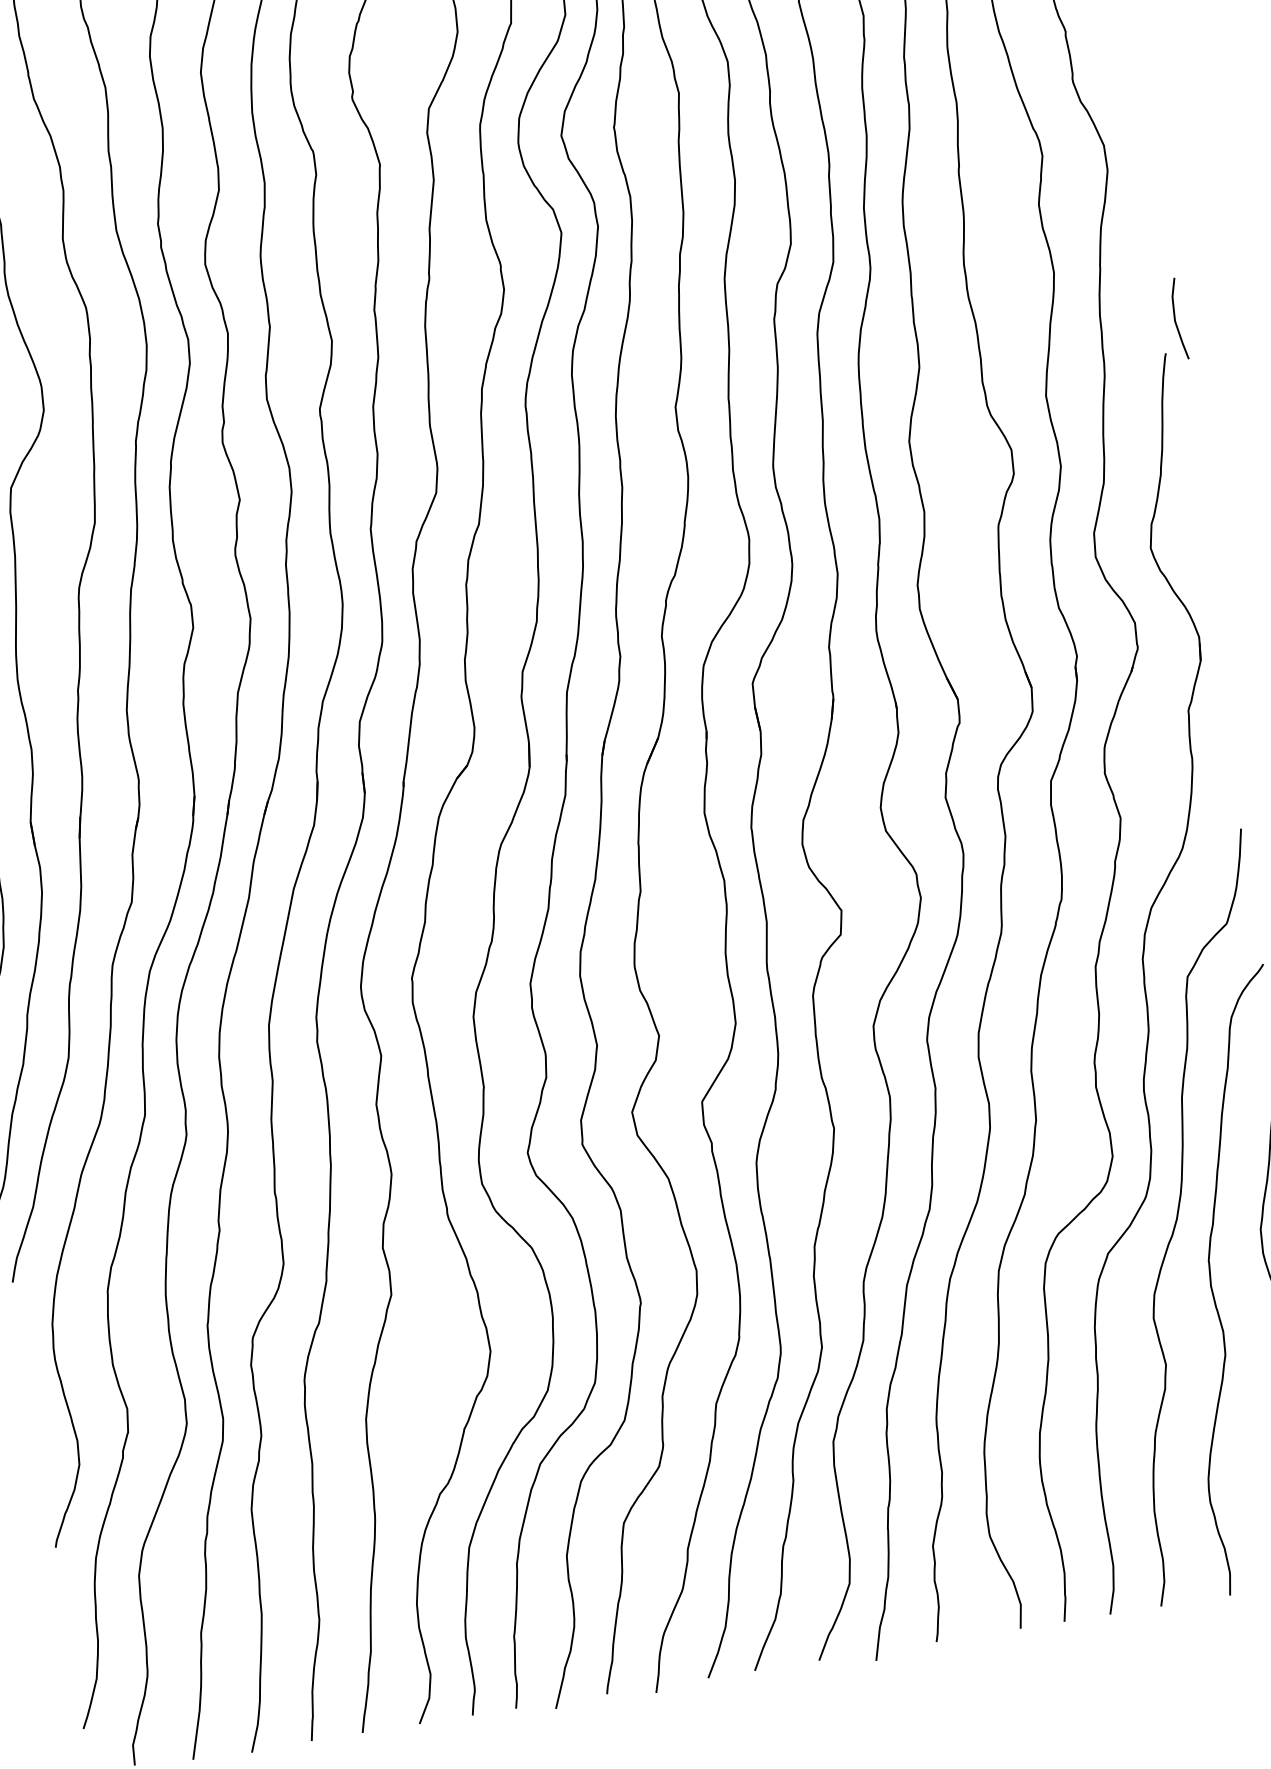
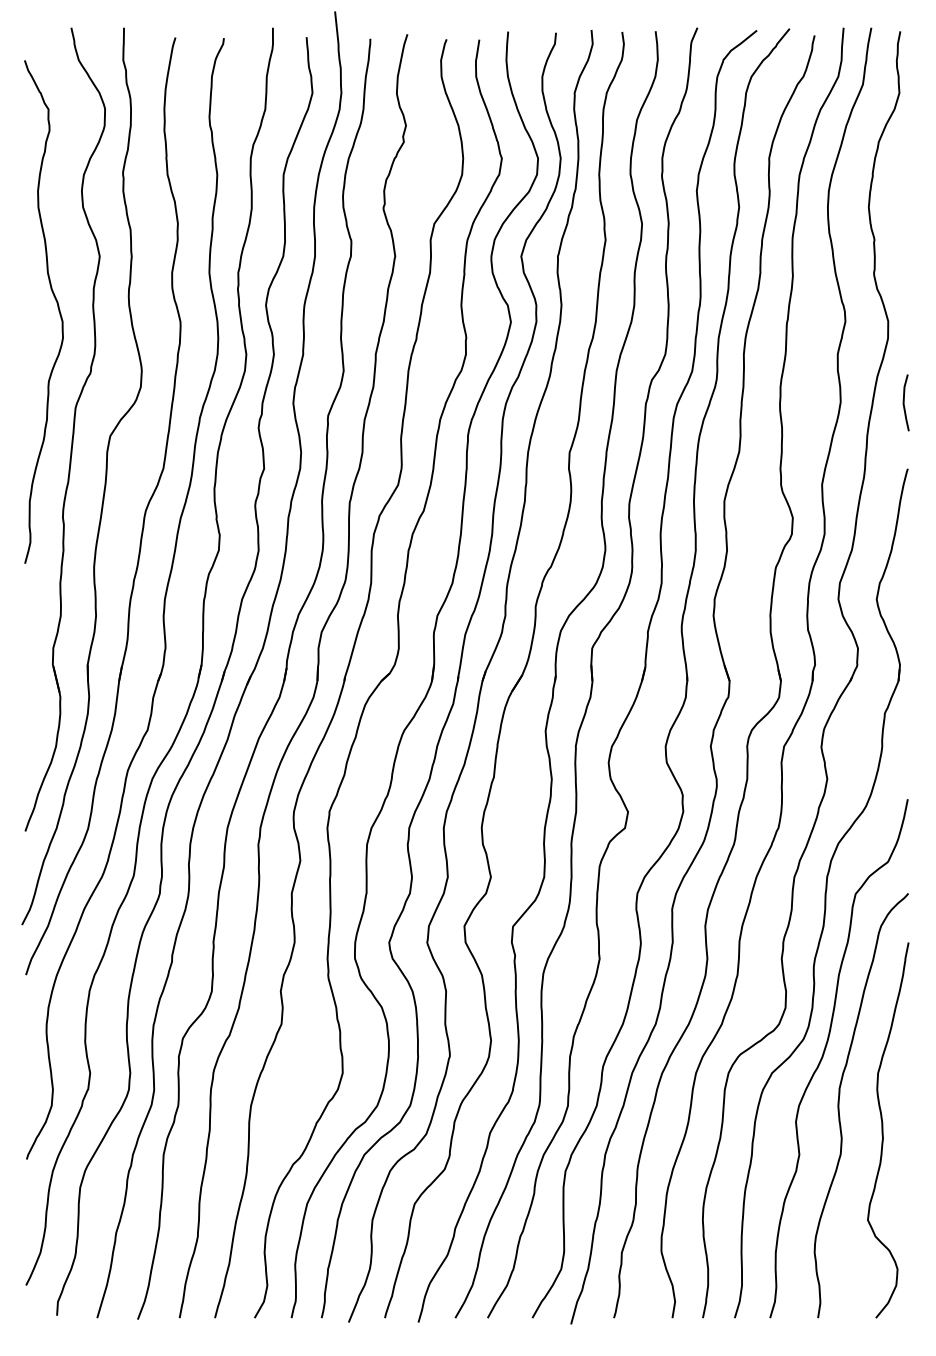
curve: (1176, 318) -> (904, 402), moved

